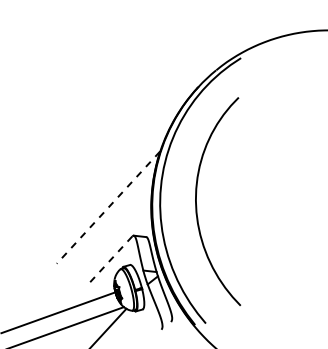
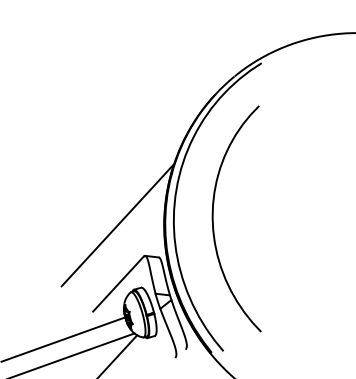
line: (108, 207) -> (117, 225), dashed -> solid
line: (108, 262) -> (117, 285), dashed -> solid

